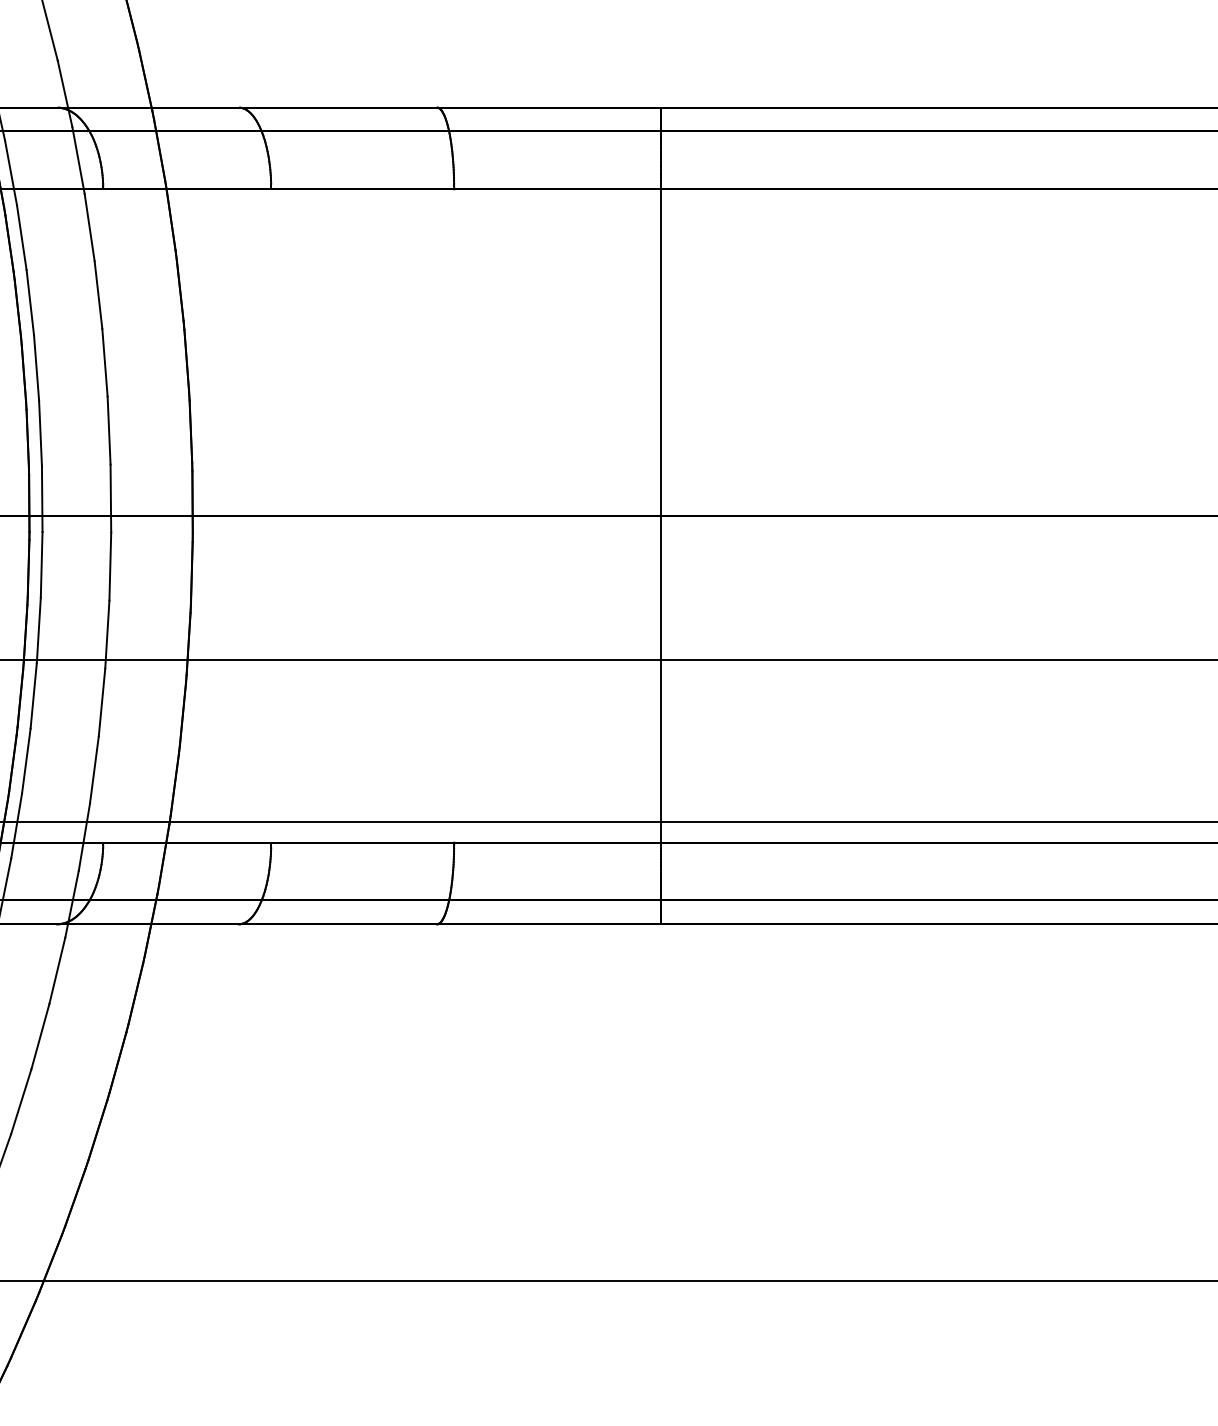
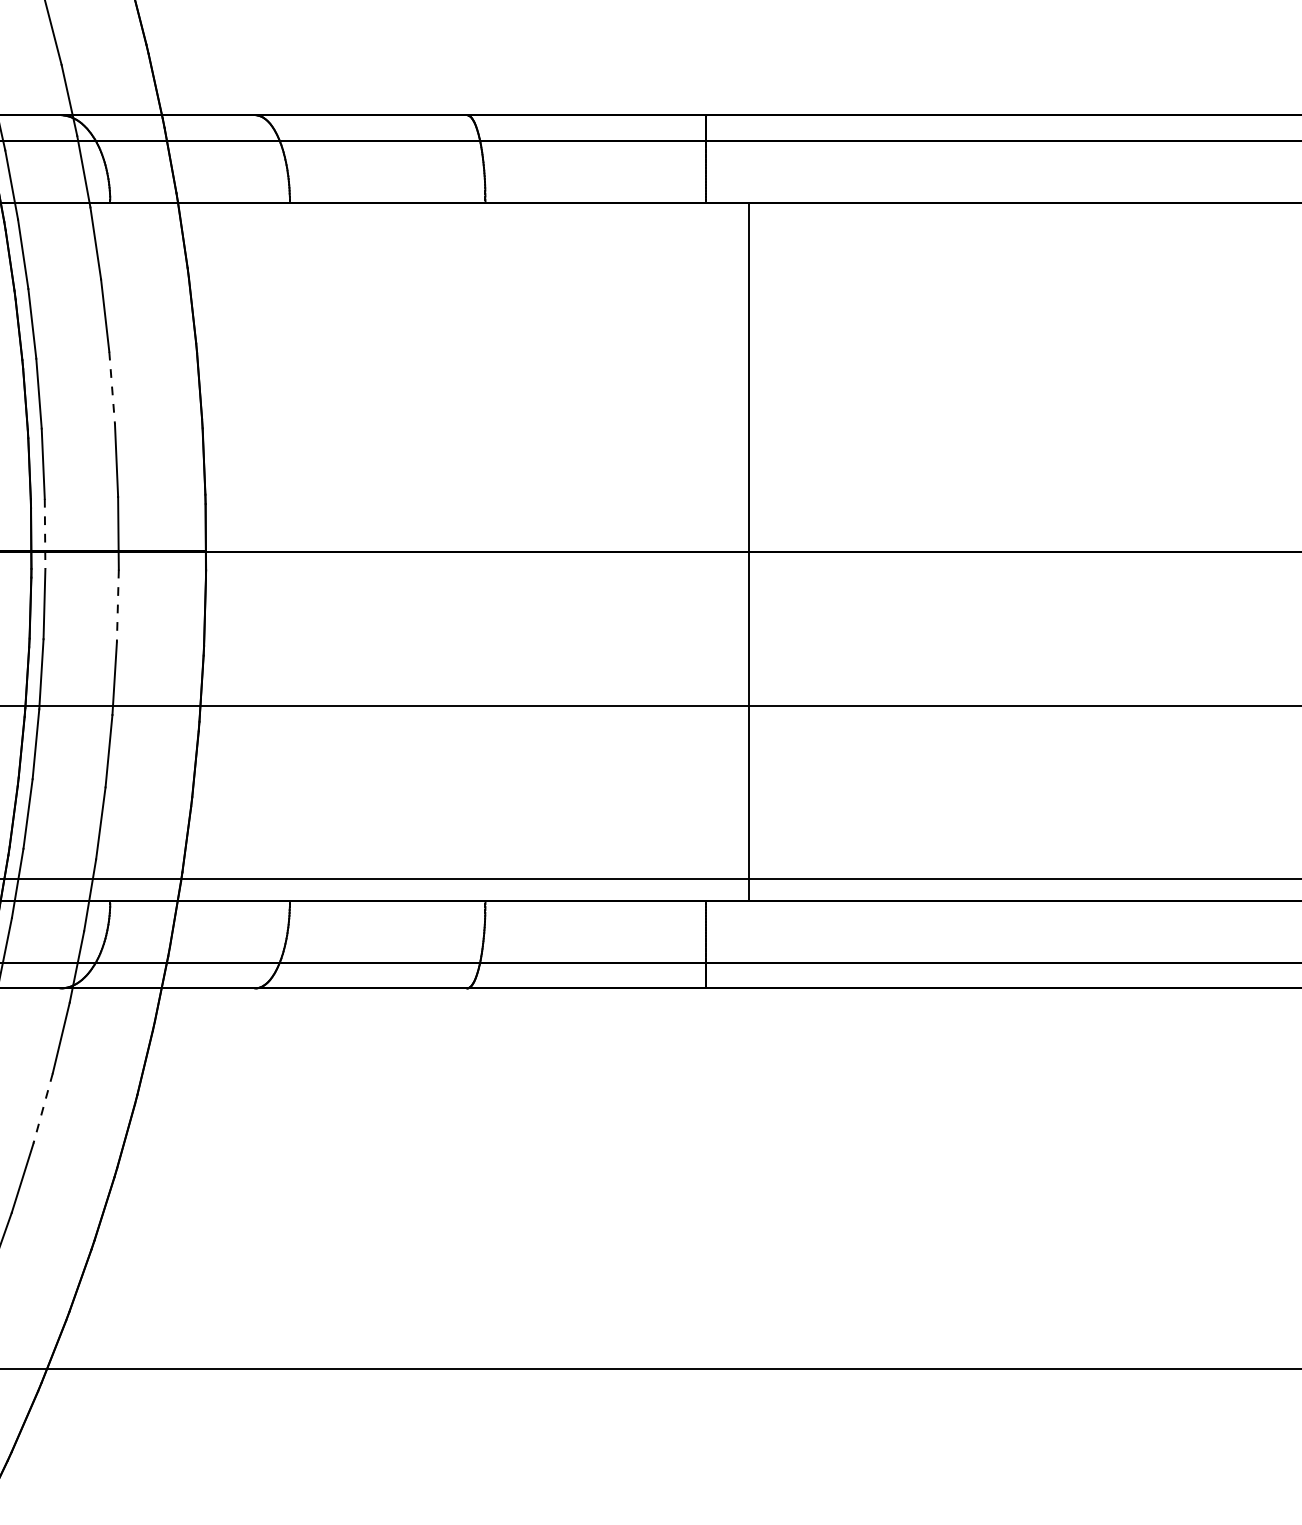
line: (104, 362) -> (111, 387), solid -> dashed
line: (42, 499) -> (45, 534), solid -> dashed
line: (660, 515) -> (748, 551), moved
line: (110, 567) -> (118, 606), solid -> dashed
line: (40, 1037) -> (43, 1109), solid -> dashed

